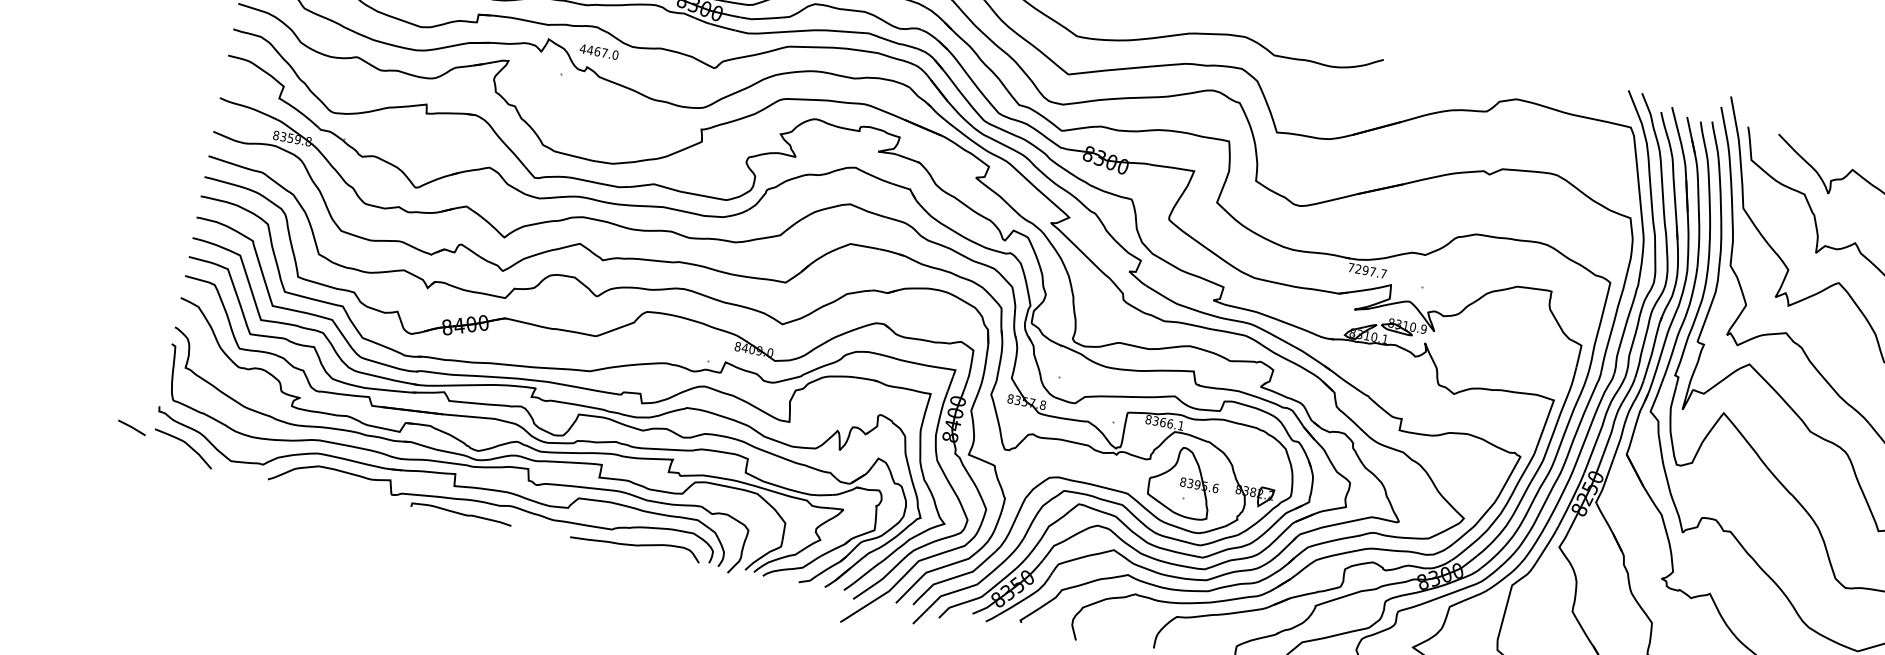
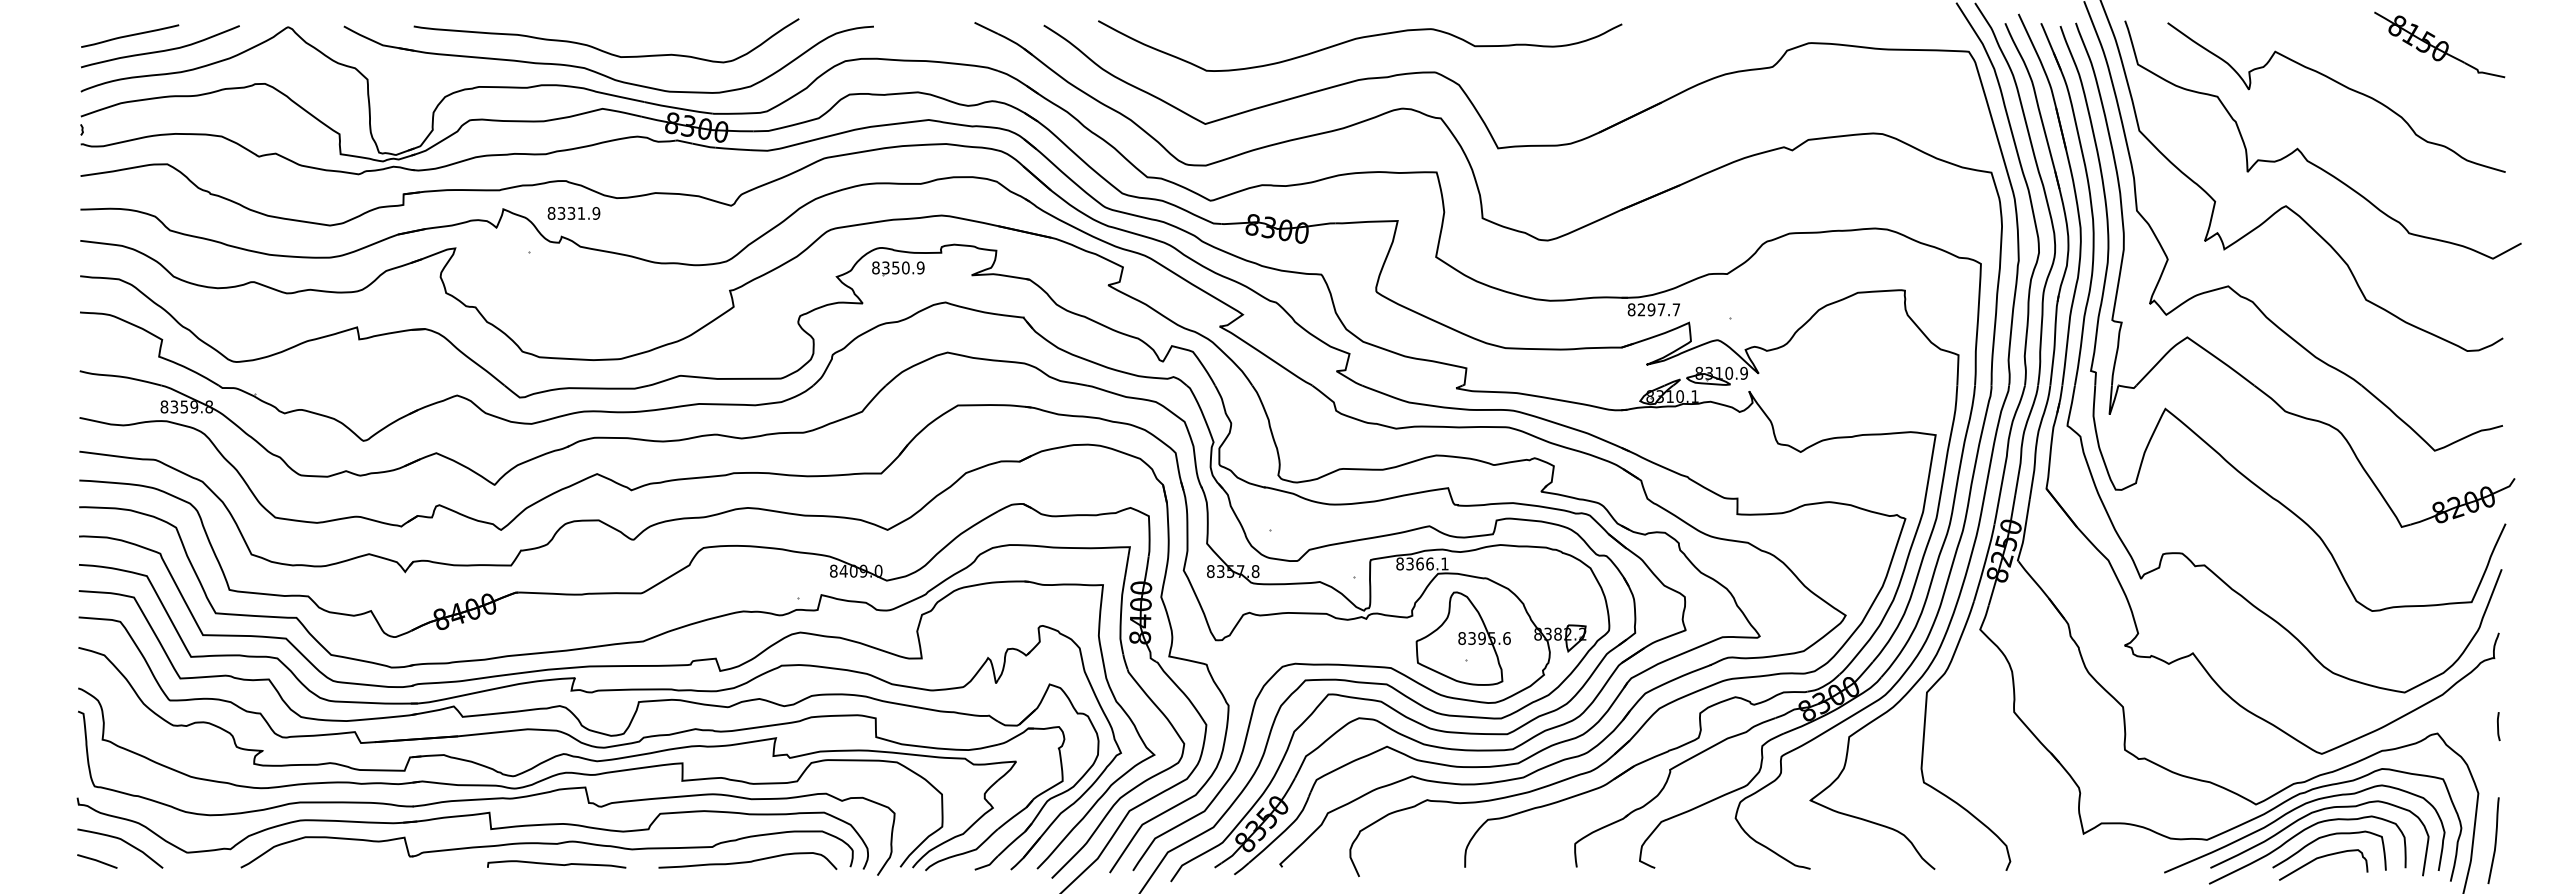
text: (599, 51) -> (573, 212), 4467.0 -> 8331.9
part: (826, 136) -> (898, 268), added
text: (1351, 267) -> (1631, 309), 7297.7 -> 8297.7
line: (132, 427) -> (97, 861), moved
curve: (461, 513) -> (556, 864), moved

